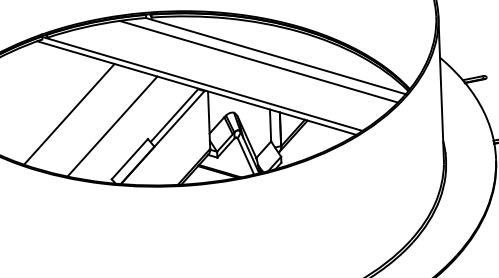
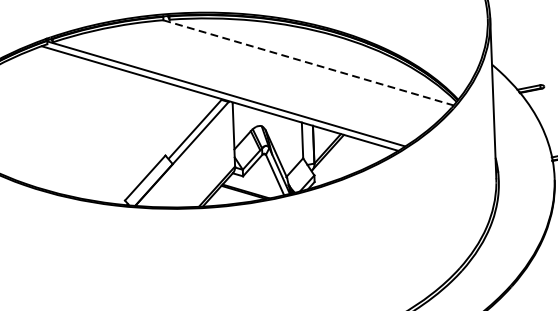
line: (276, 56) -> (309, 63), solid -> dashed
line: (258, 61) -> (289, 68), removed
line: (69, 113) -> (77, 126), removed
line: (112, 126) -> (125, 141), removed

